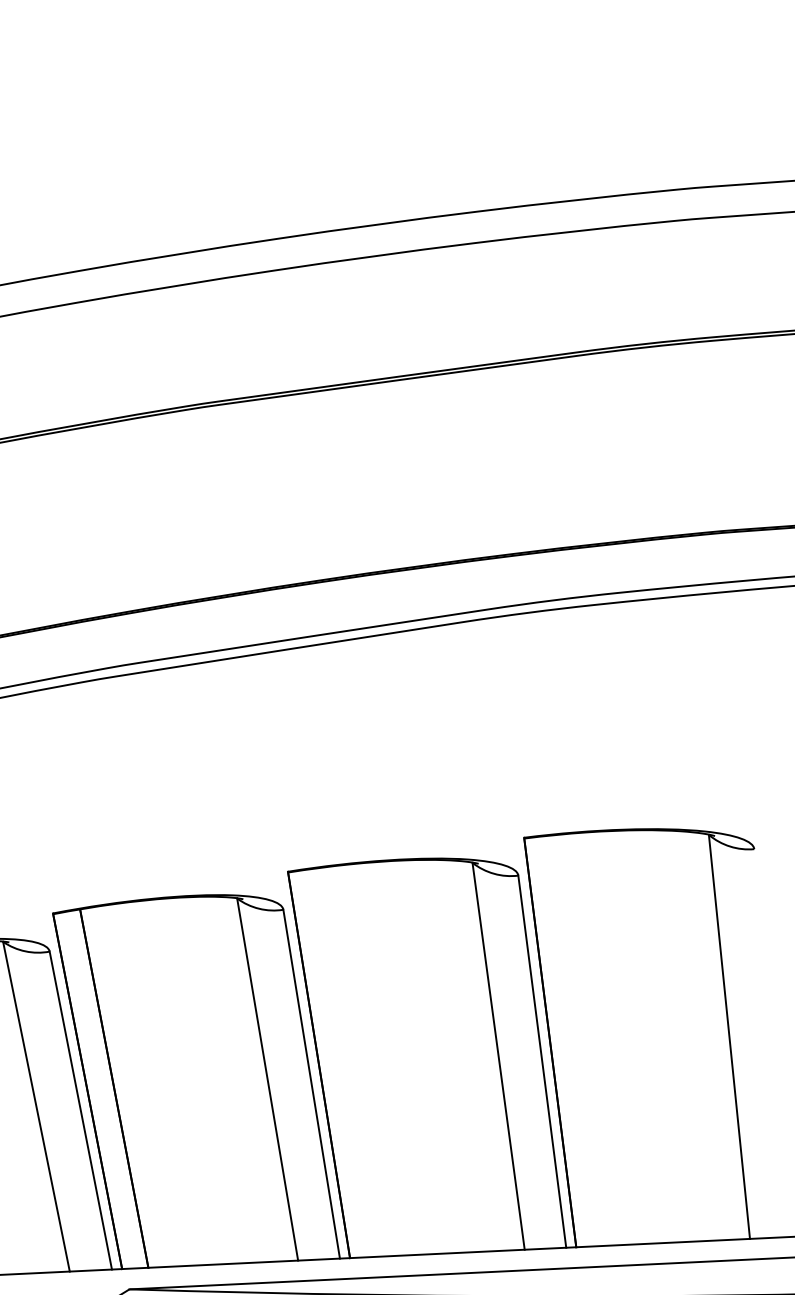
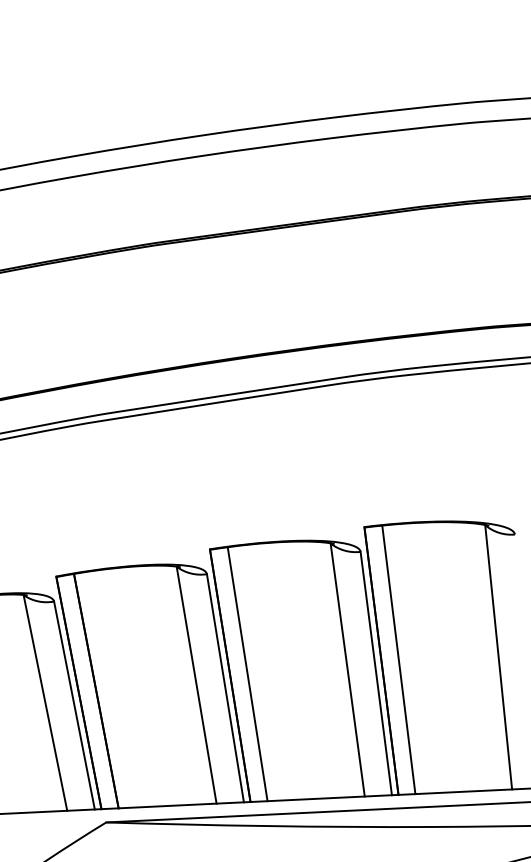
line: (576, 1040) -> (398, 659), added
line: (345, 1063) -> (247, 674), added

